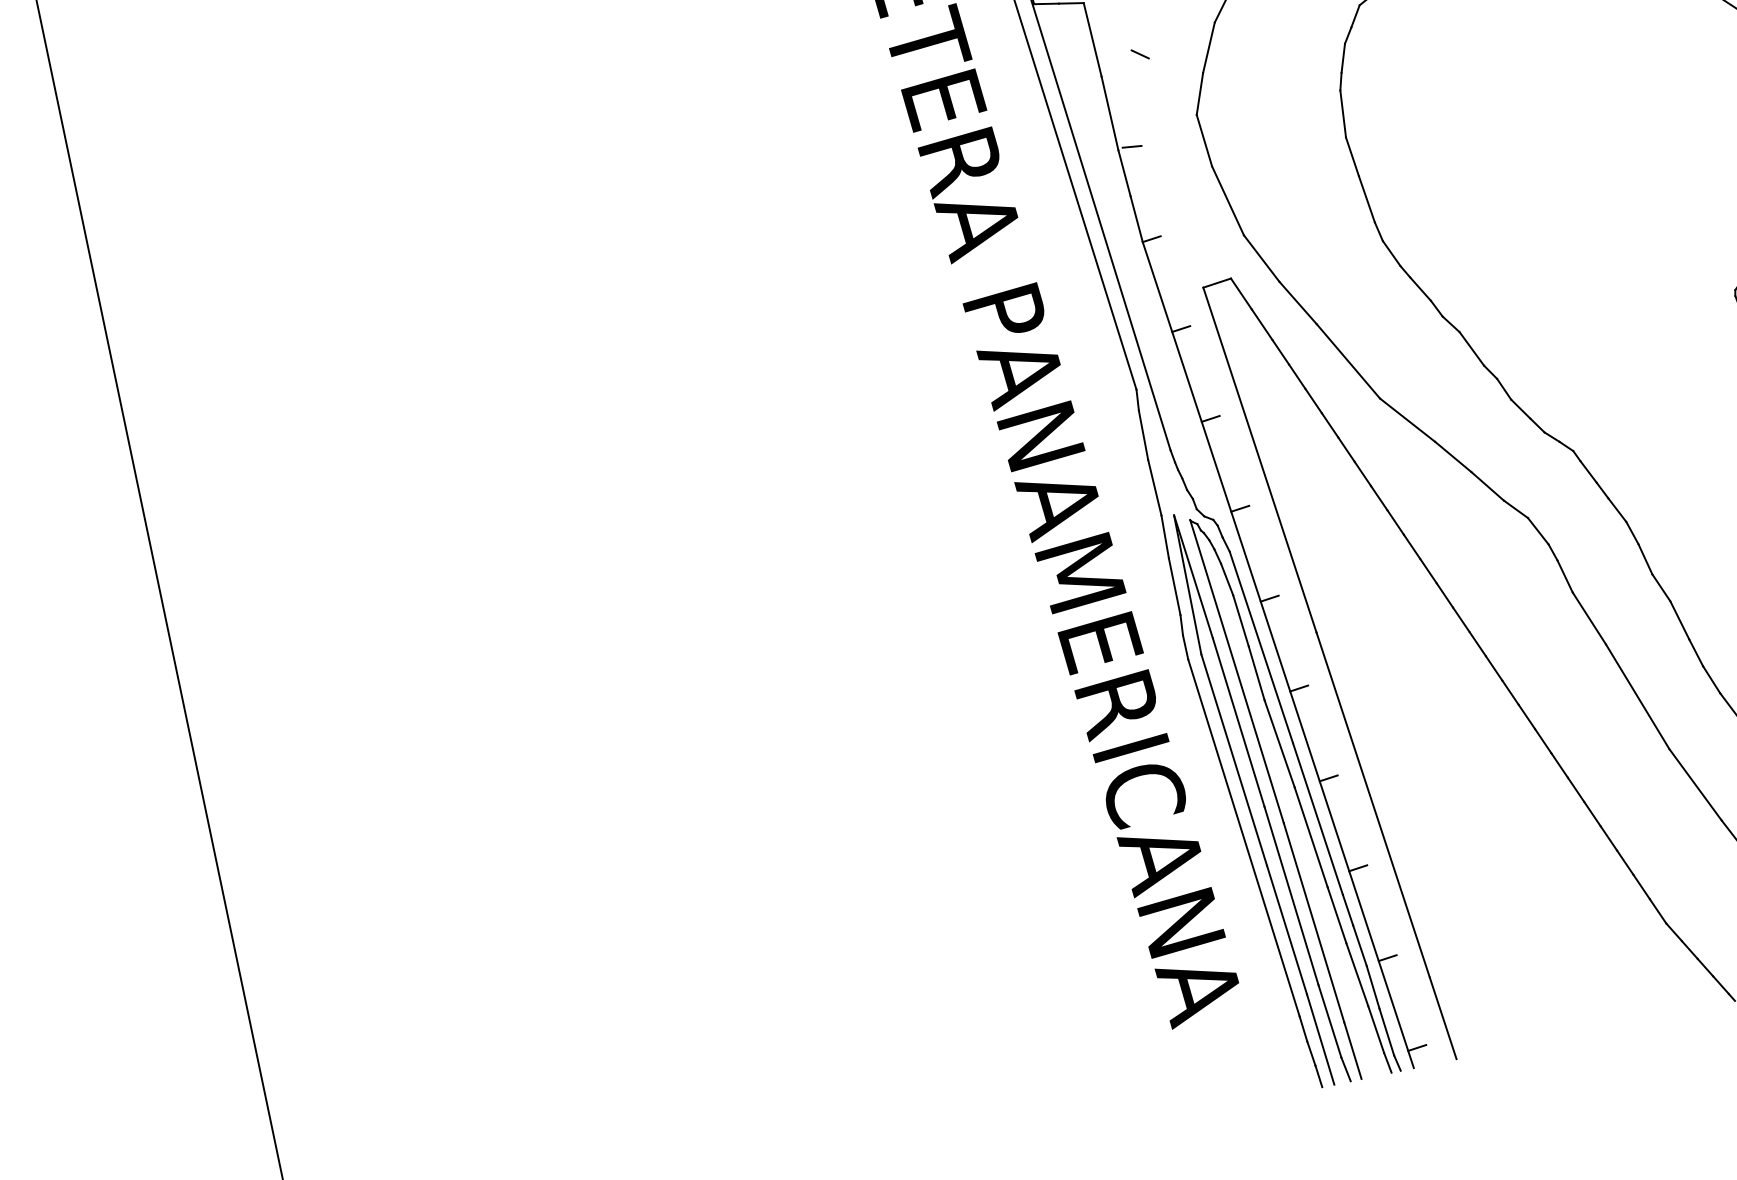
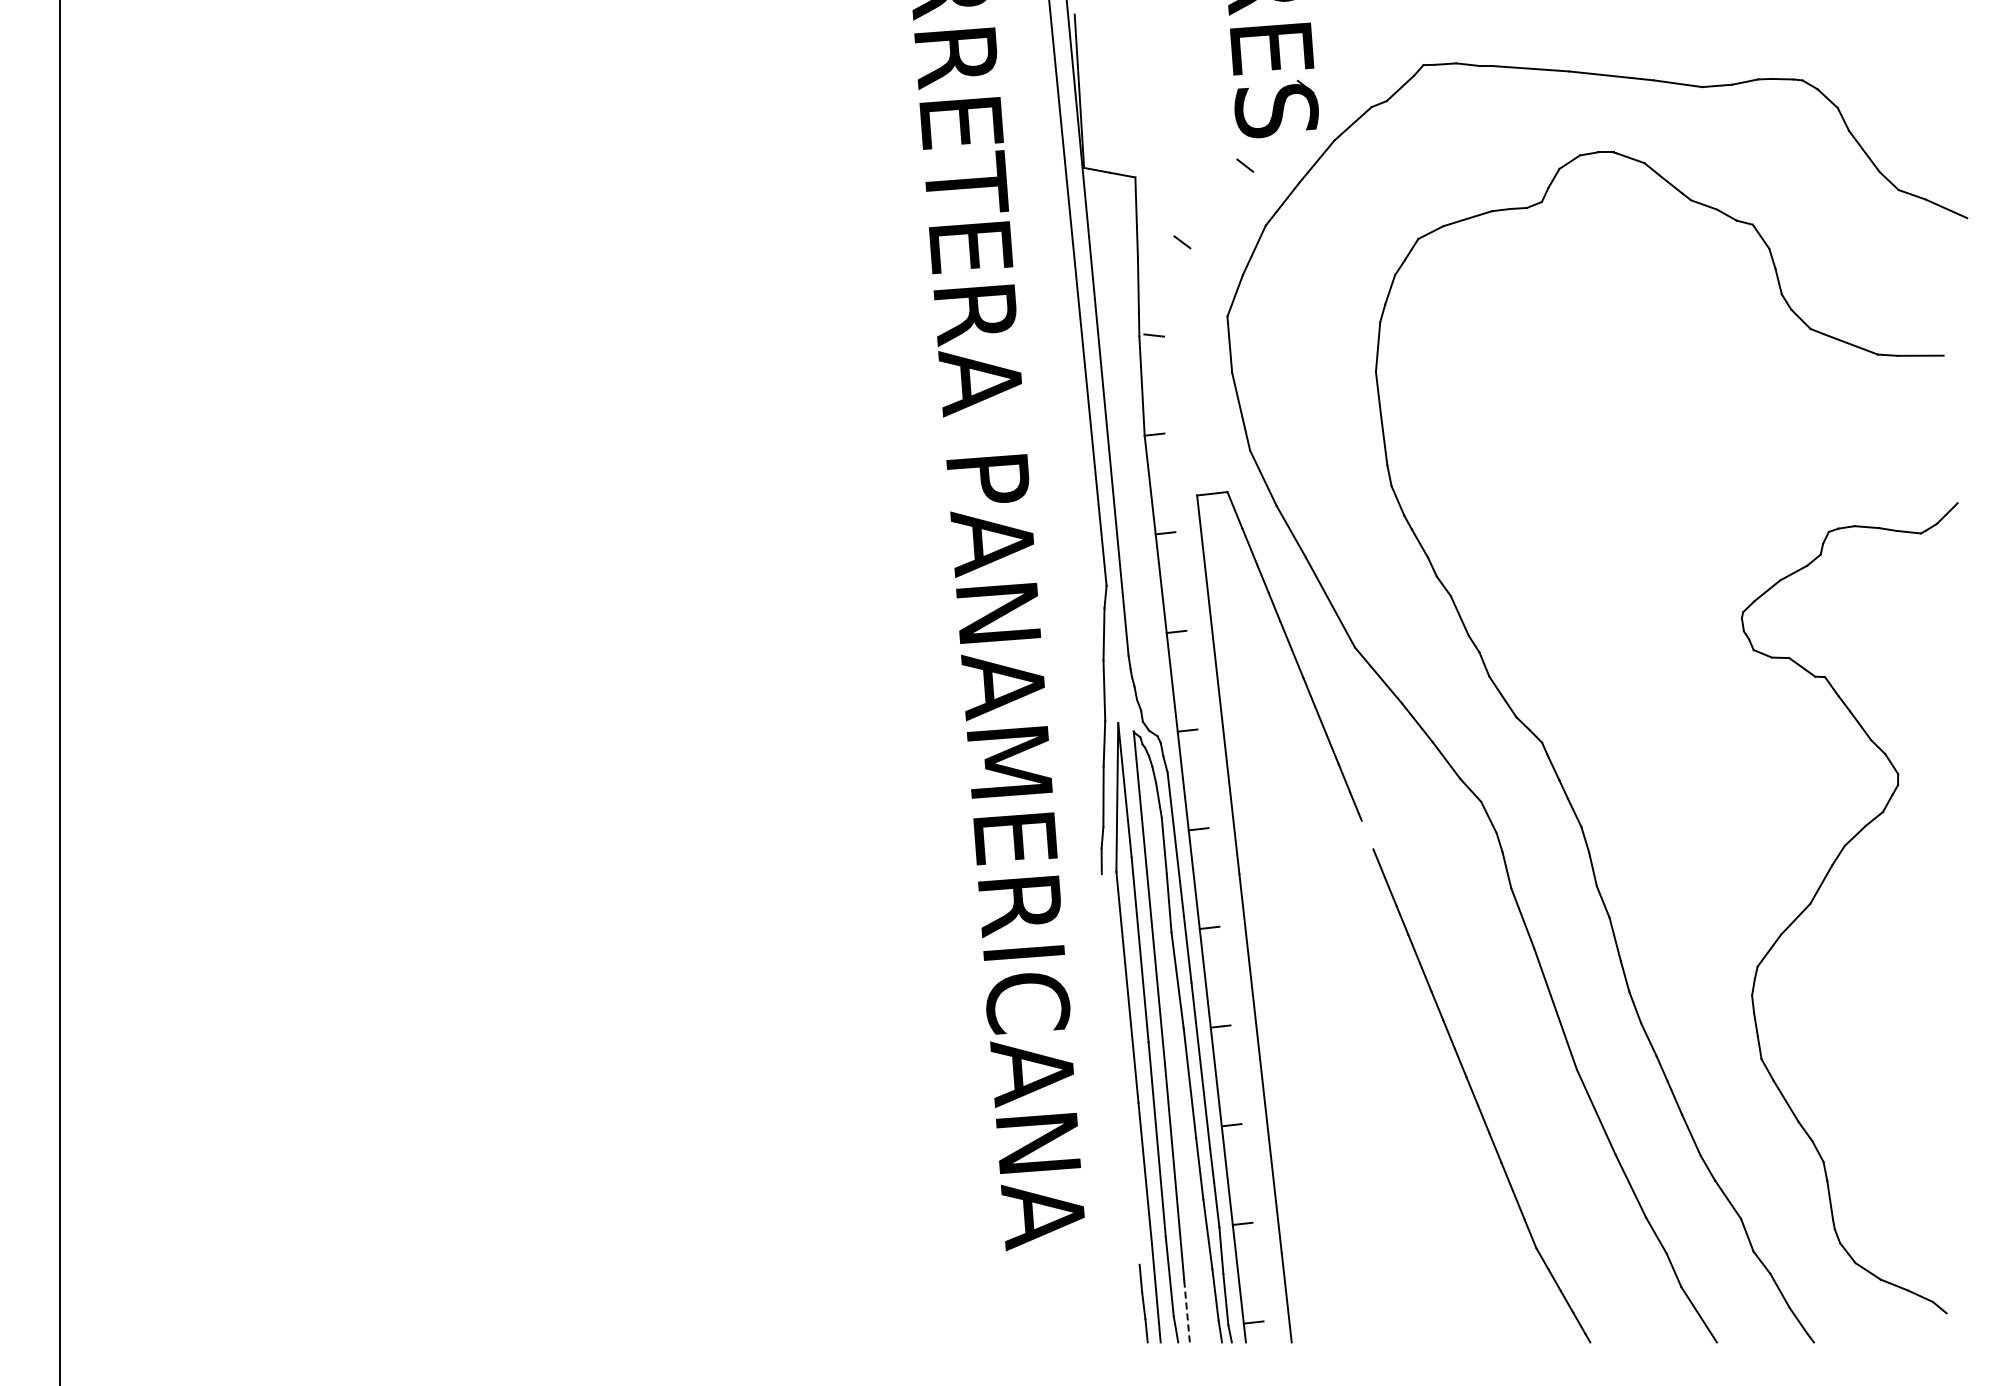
line: (1428, 570) -> (1367, 834), removed
line: (1243, 837) -> (1120, 1069), removed
line: (1353, 1051) -> (1187, 1312), solid -> dashed

